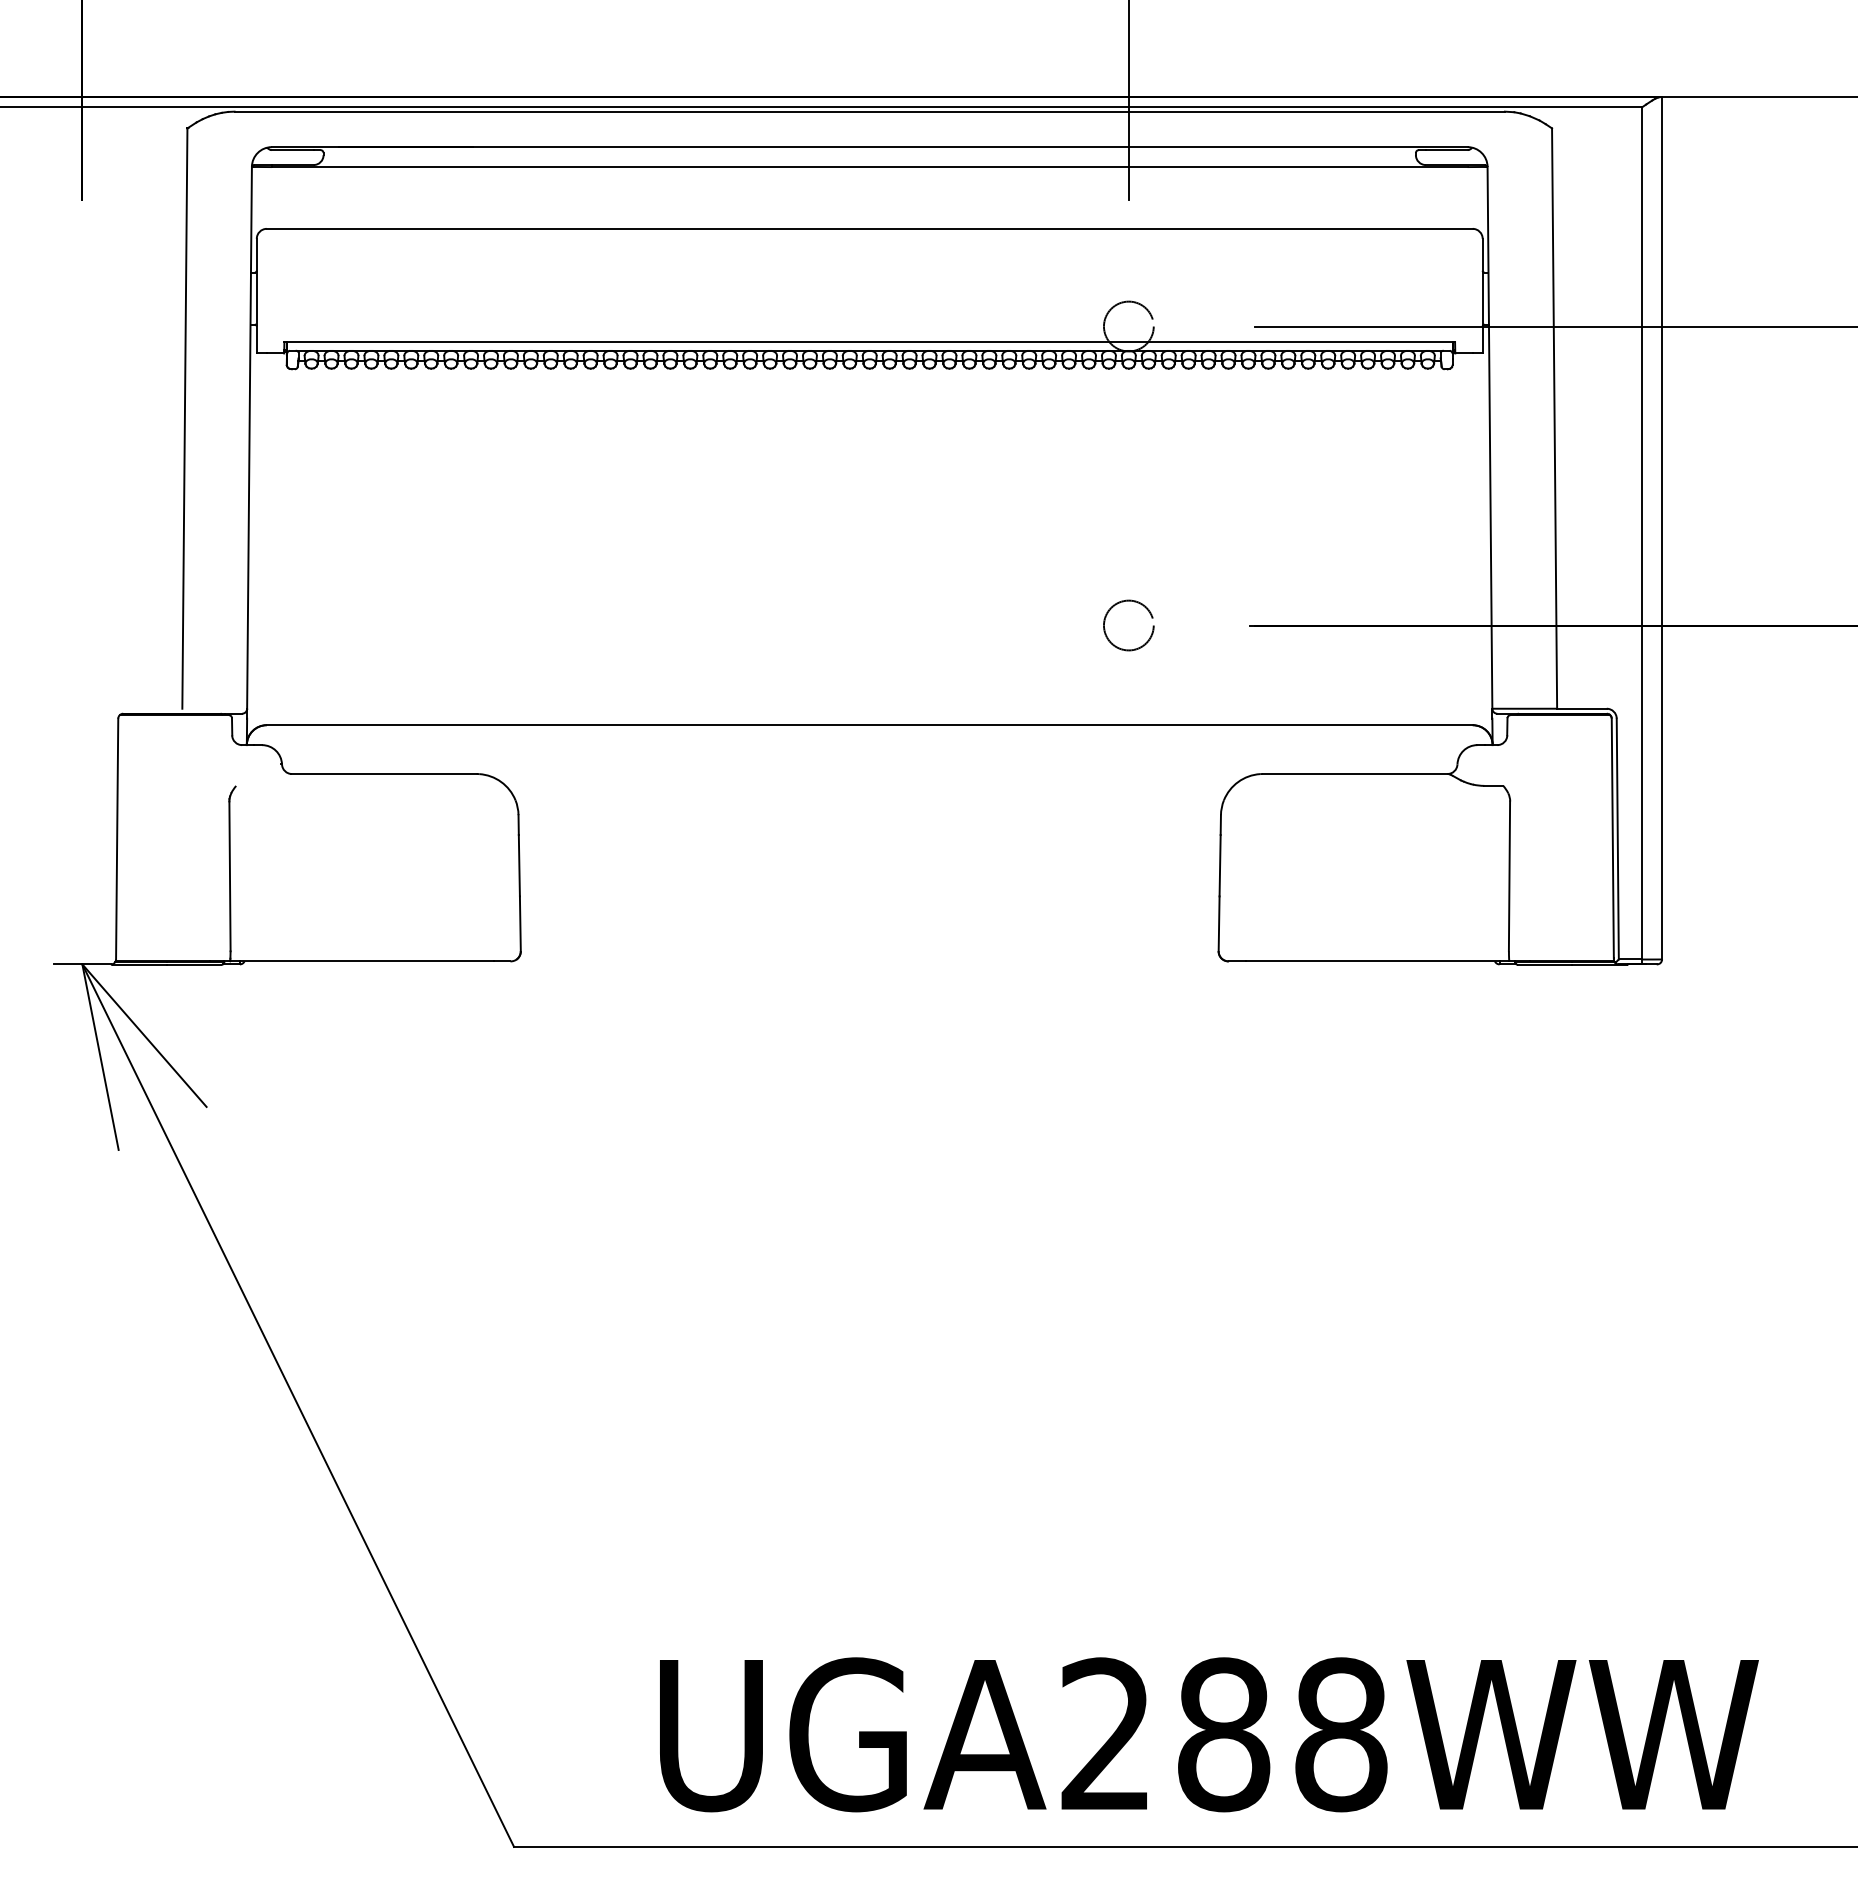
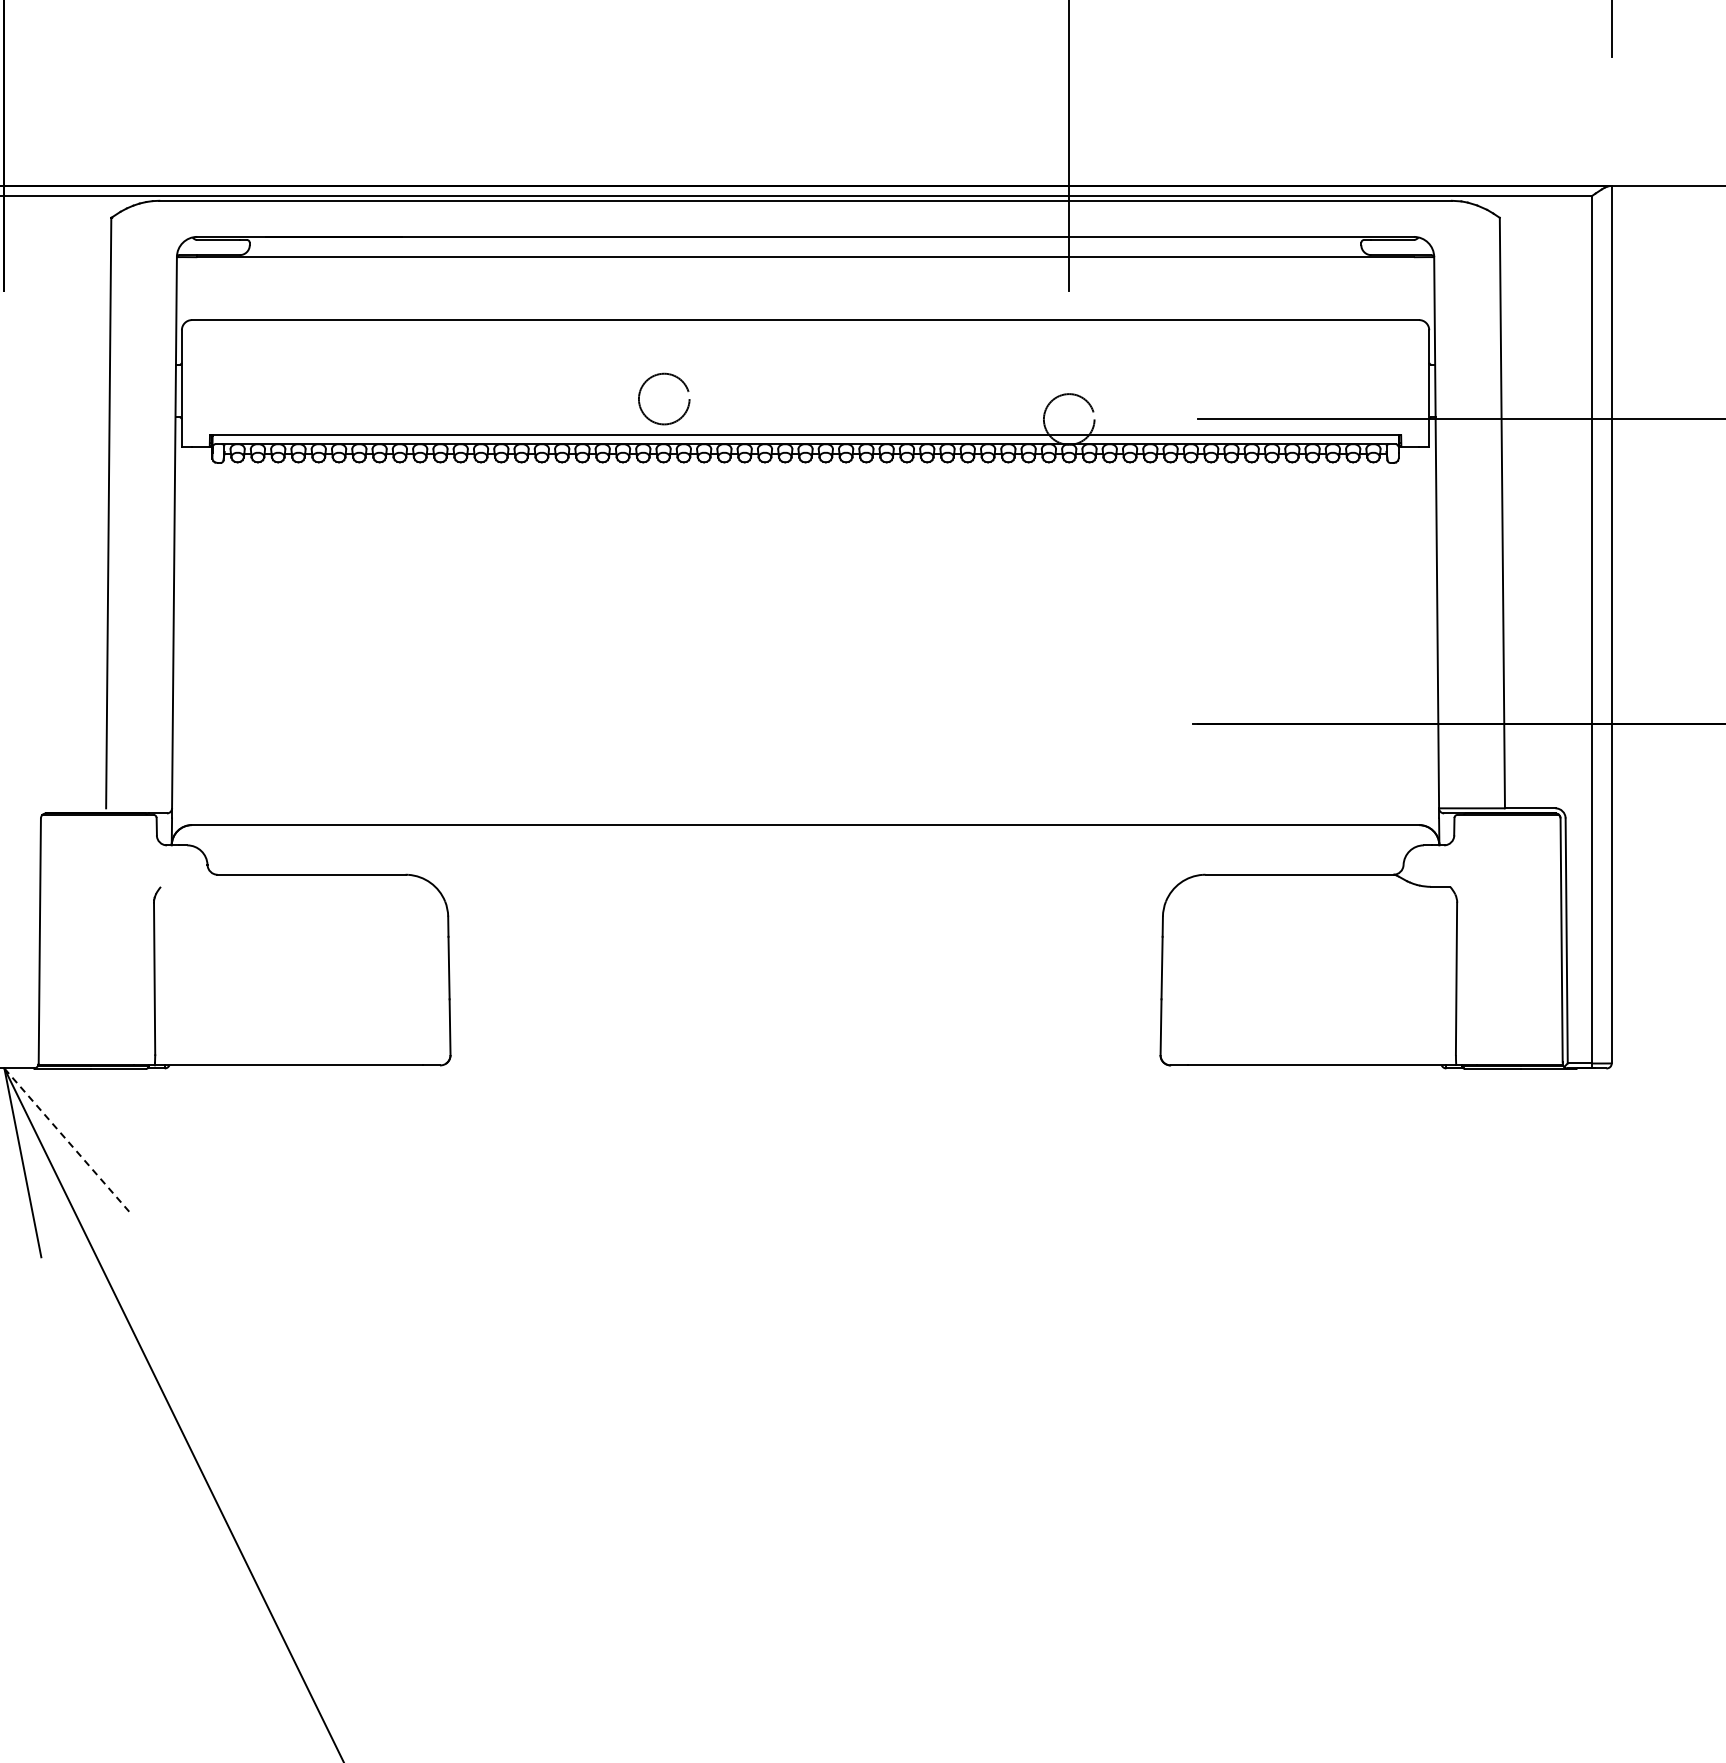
circle: (1128, 625) -> (663, 399), moved
line: (144, 1035) -> (67, 1140), solid -> dashed

